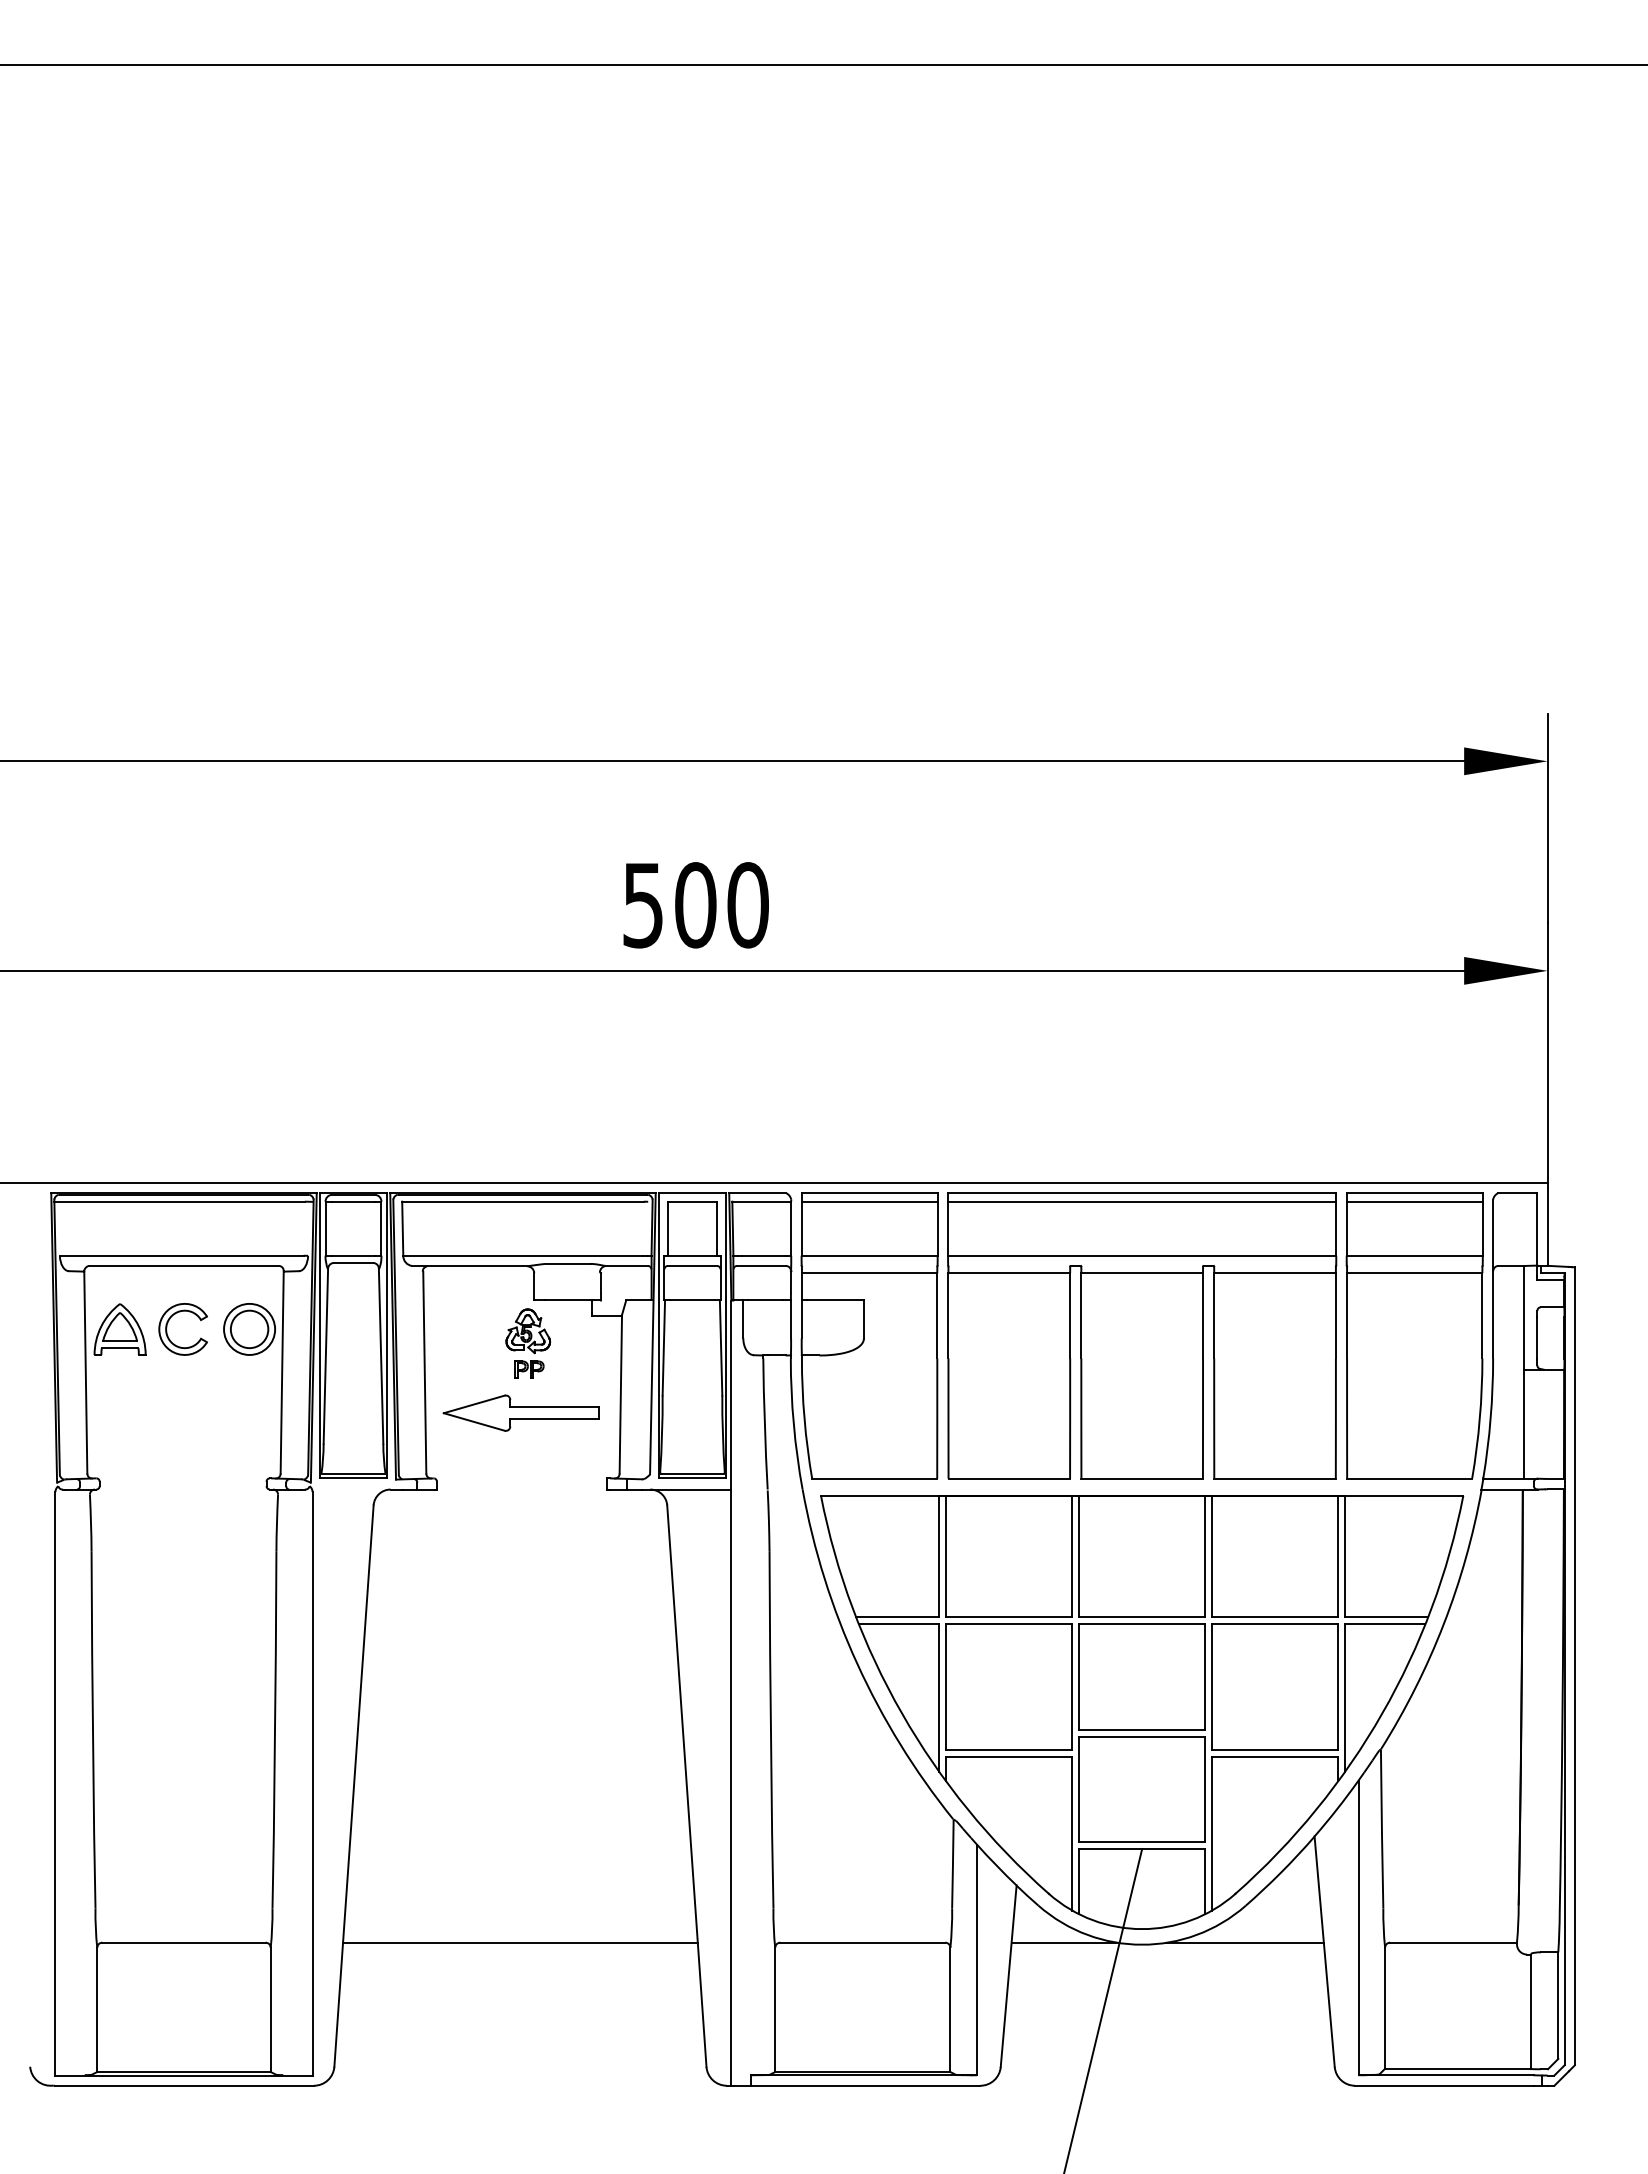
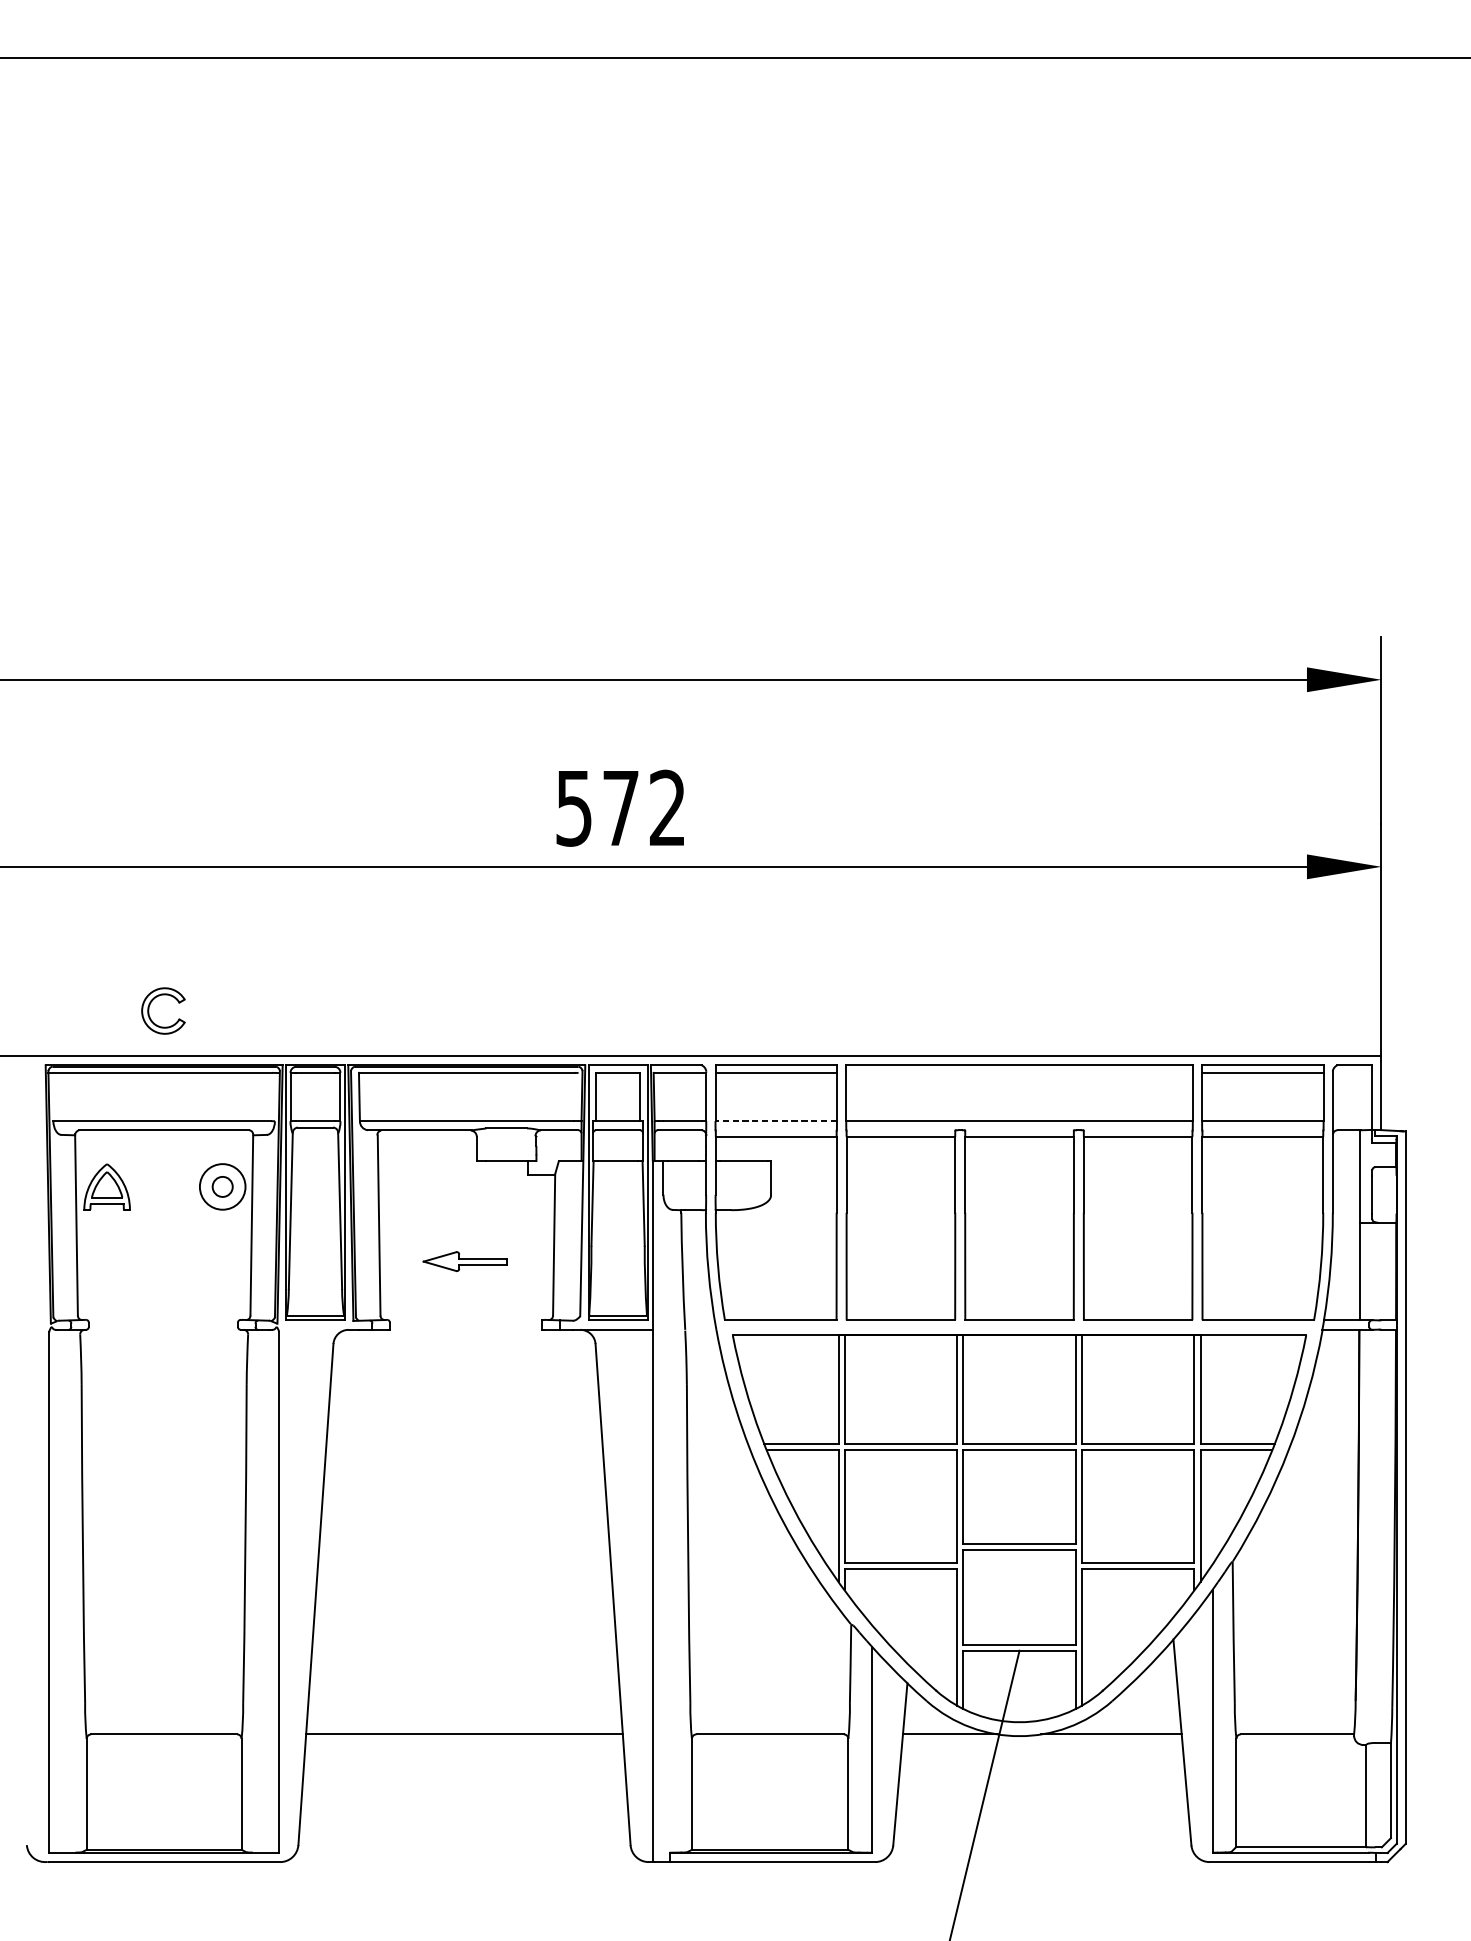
text: (721, 905) -> (643, 808), 500 -> 572
line: (1142, 1201) -> (1019, 1072), removed
line: (869, 1255) -> (776, 1120), solid -> dashed
part: (167, 1327) -> (149, 1009), moved
circle: (249, 1329) -> (222, 1186), size x0.6
part: (528, 1343) -> (471, 1199), removed
part: (520, 1412) -> (464, 1261), size x0.6

